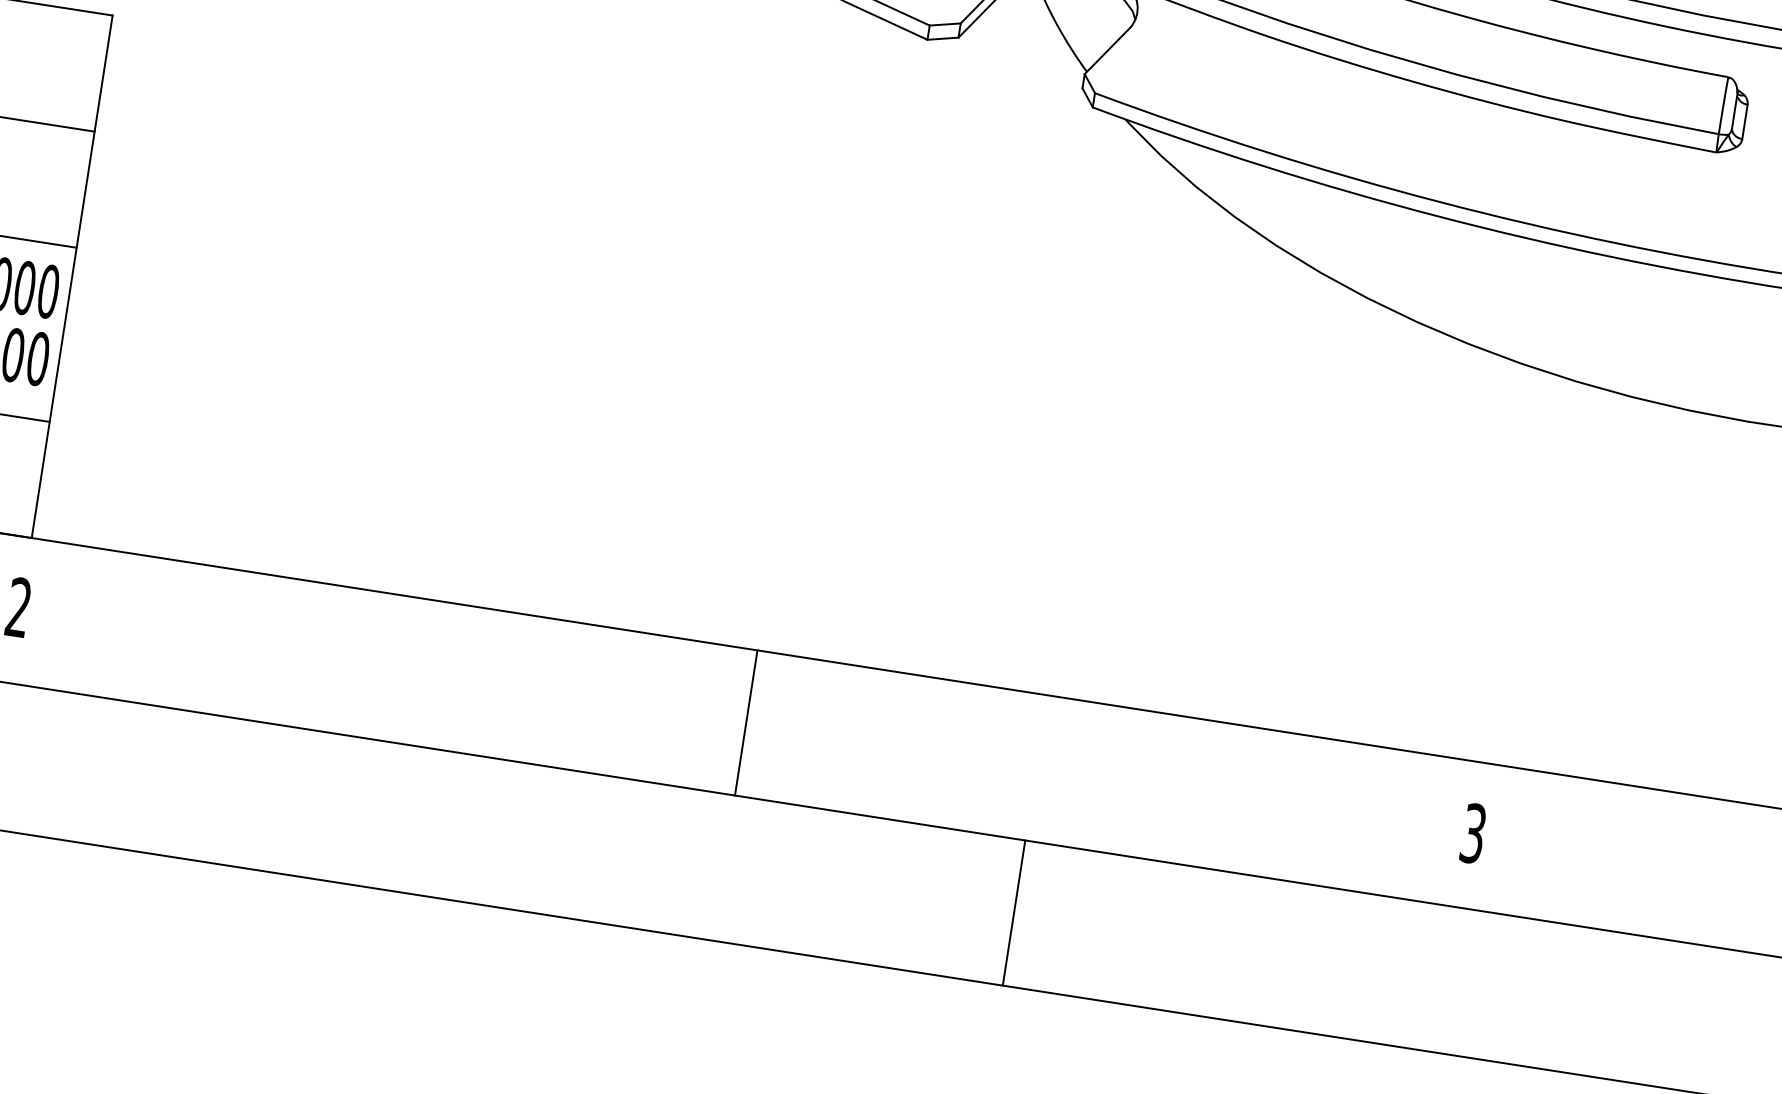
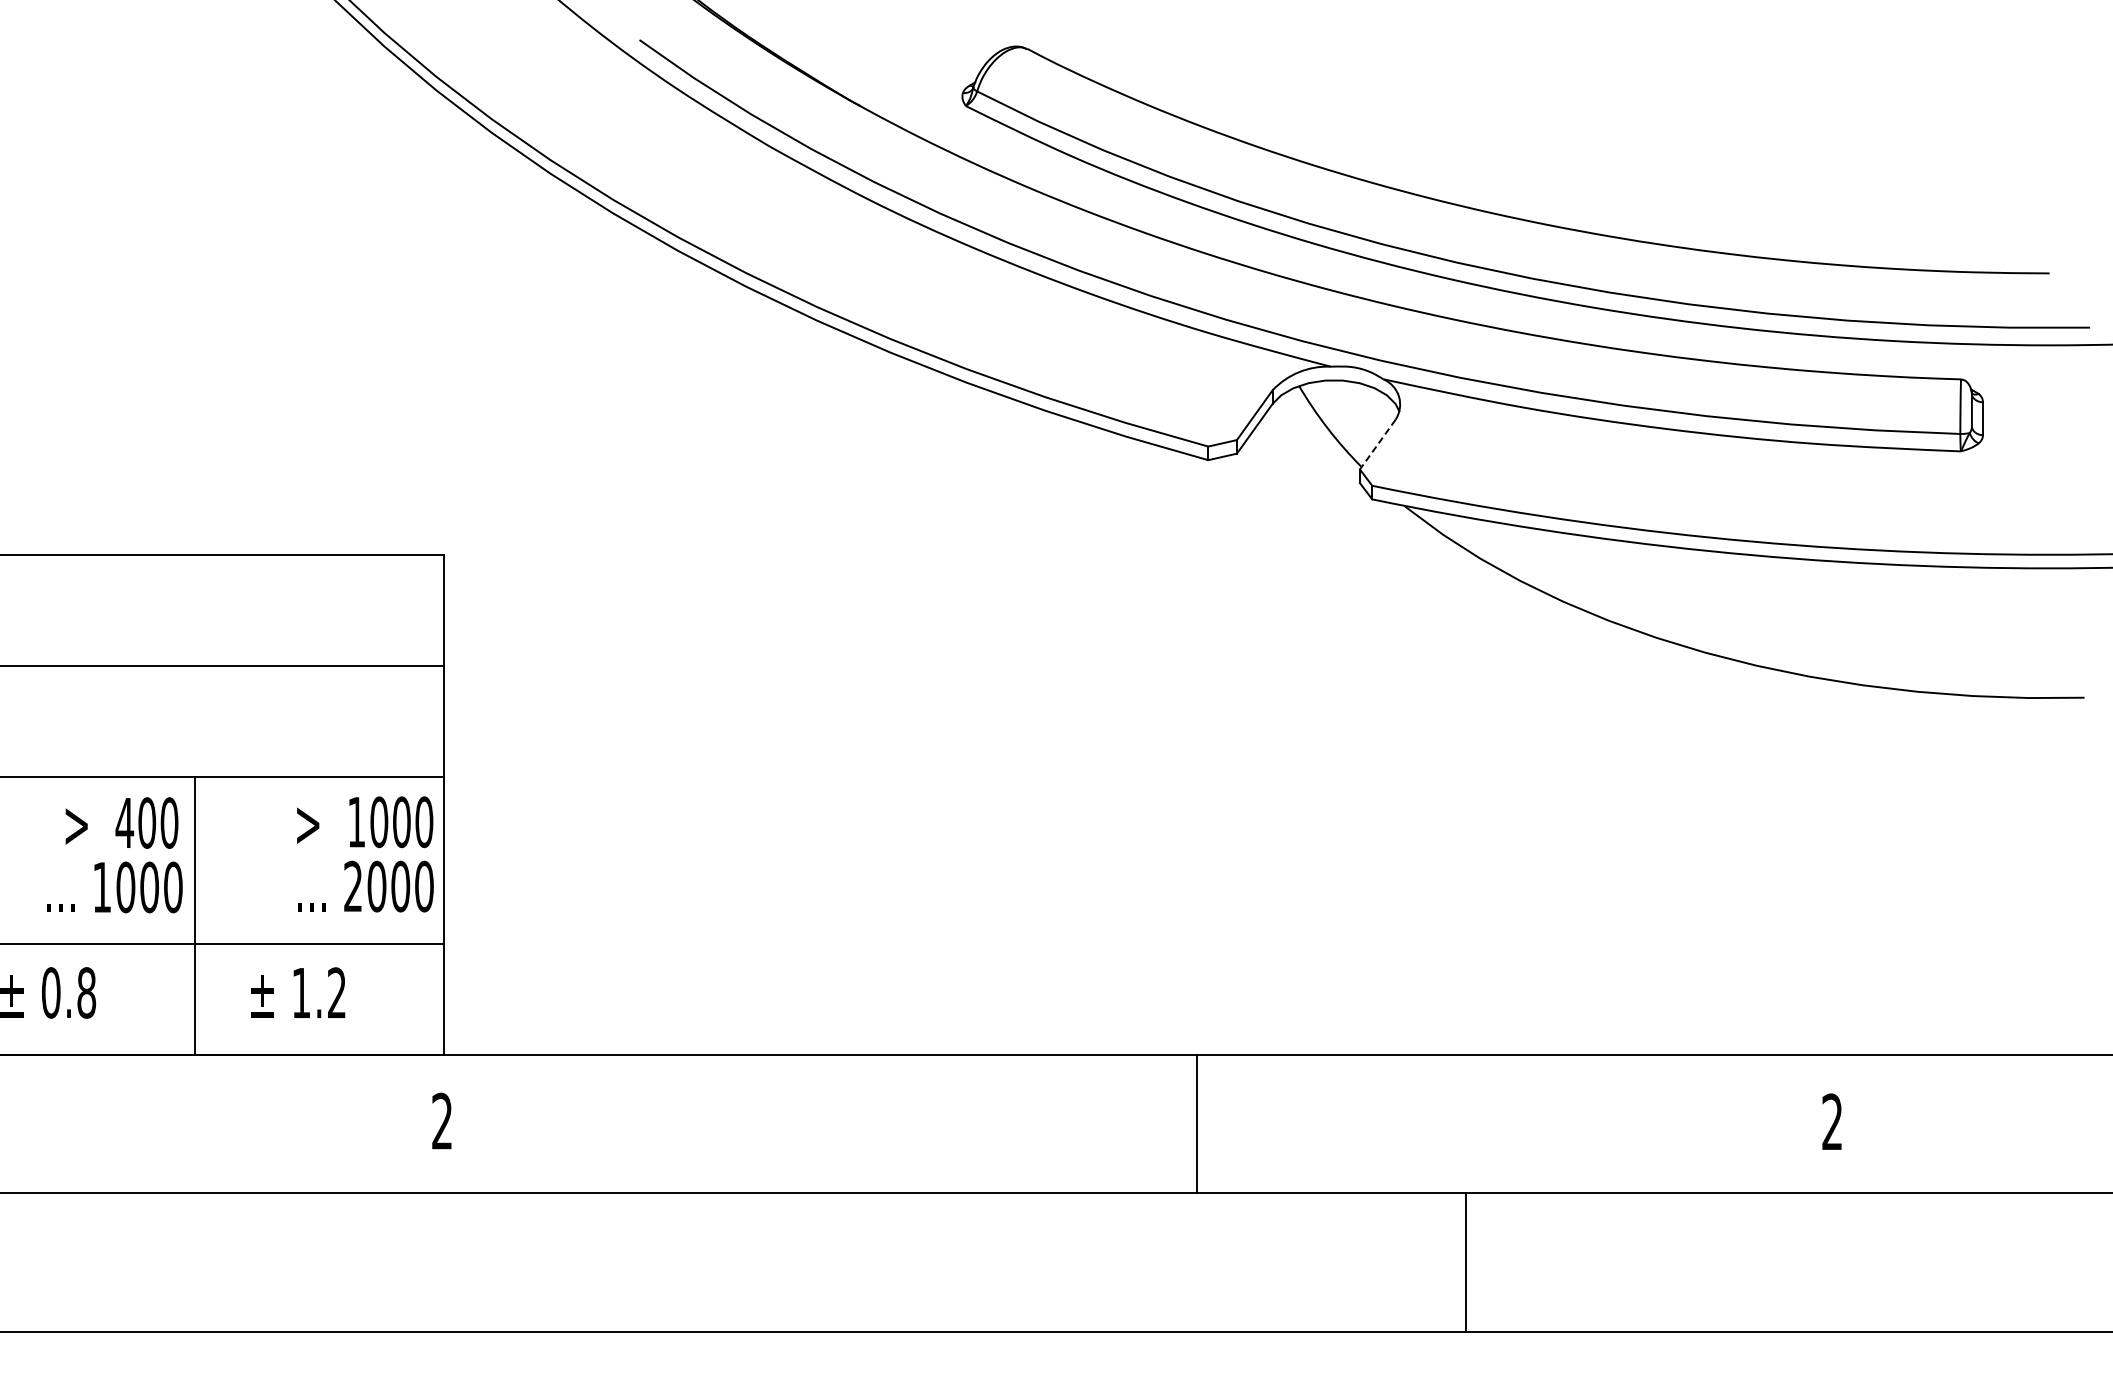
line: (1107, 50) -> (1377, 444), solid -> dashed
line: (746, 722) -> (1196, 1123), moved
text: (1473, 832) -> (1832, 1121), 3 -> 2
line: (1014, 912) -> (1466, 1262), moved

